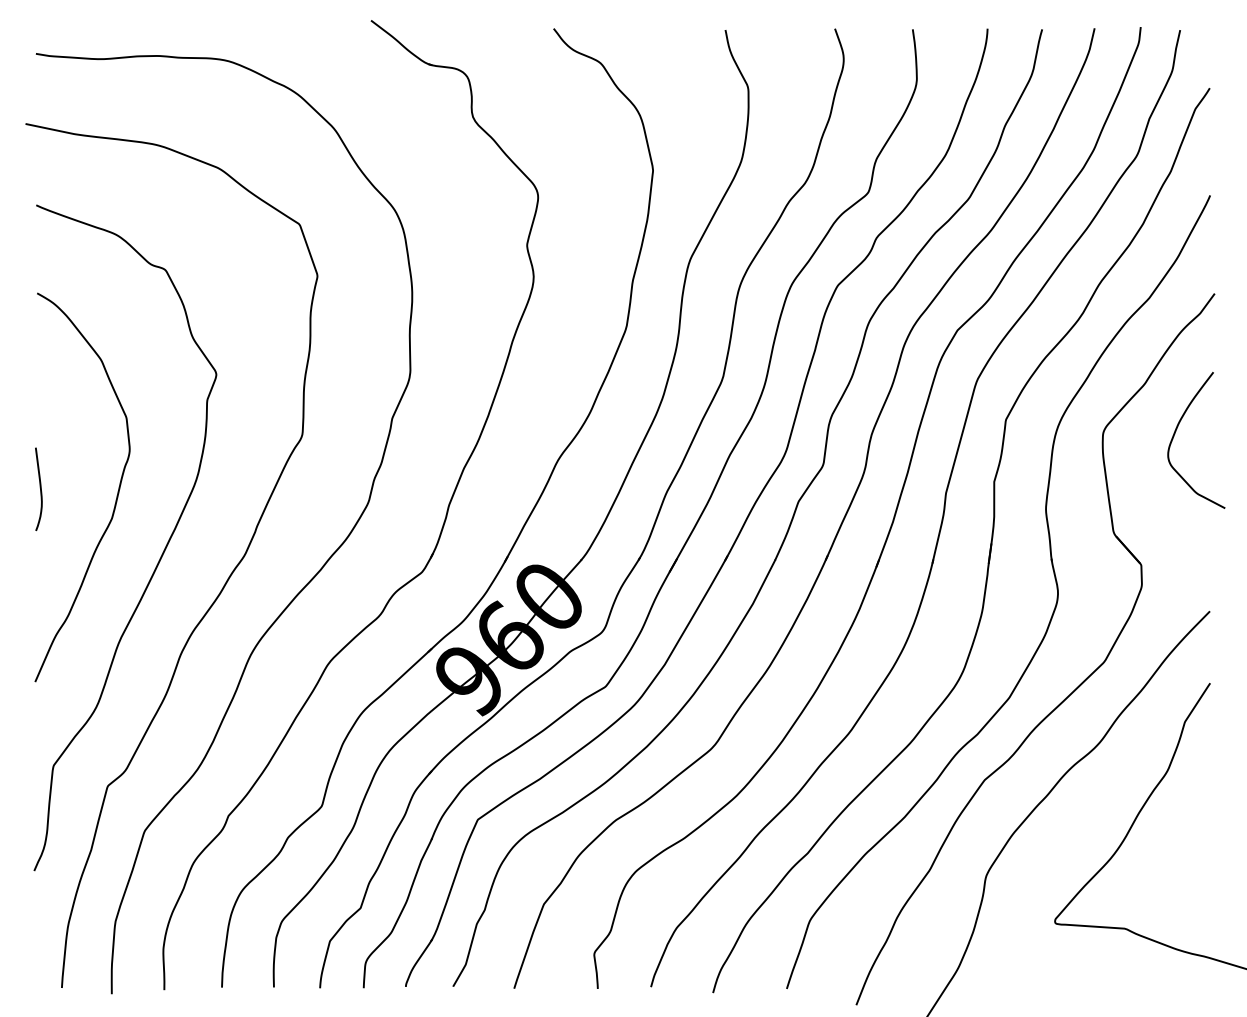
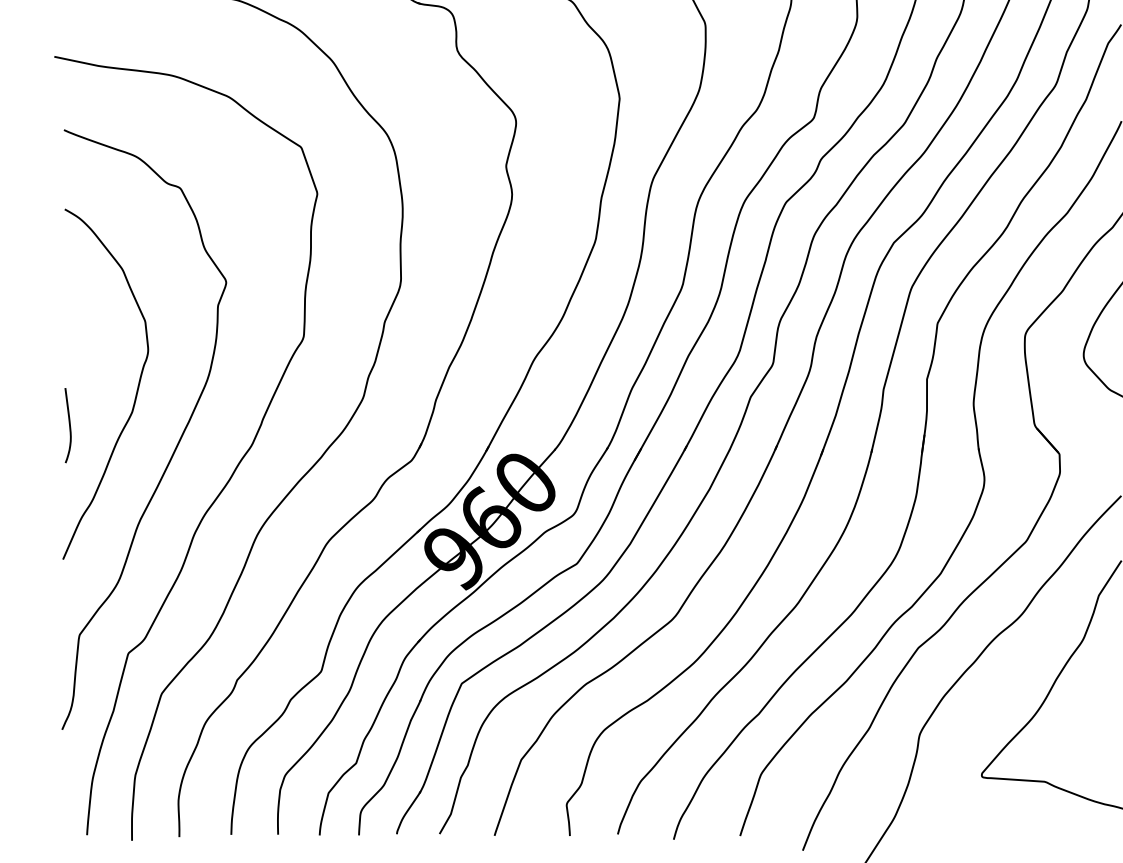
curve: (40, 489) -> (69, 425), moved

